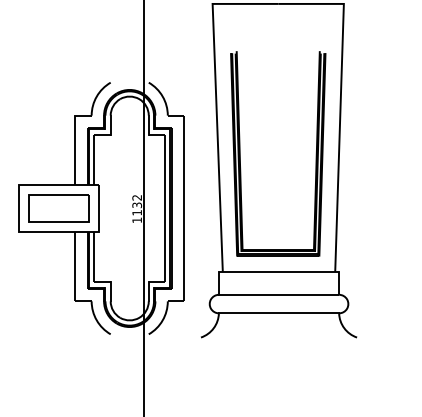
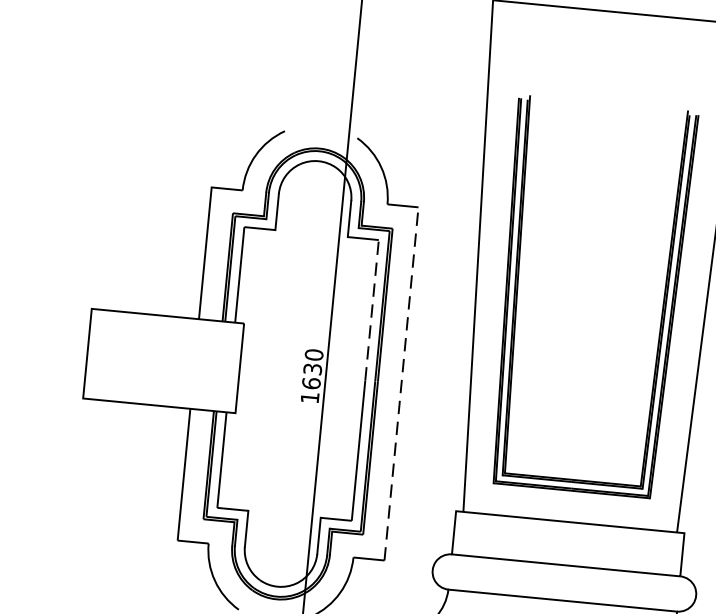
line: (165, 171) -> (372, 310), solid -> dashed
text: (137, 204) -> (313, 367), 1132 -> 1630
part: (58, 208) -> (162, 360), removed
line: (184, 208) -> (402, 383), solid -> dashed

